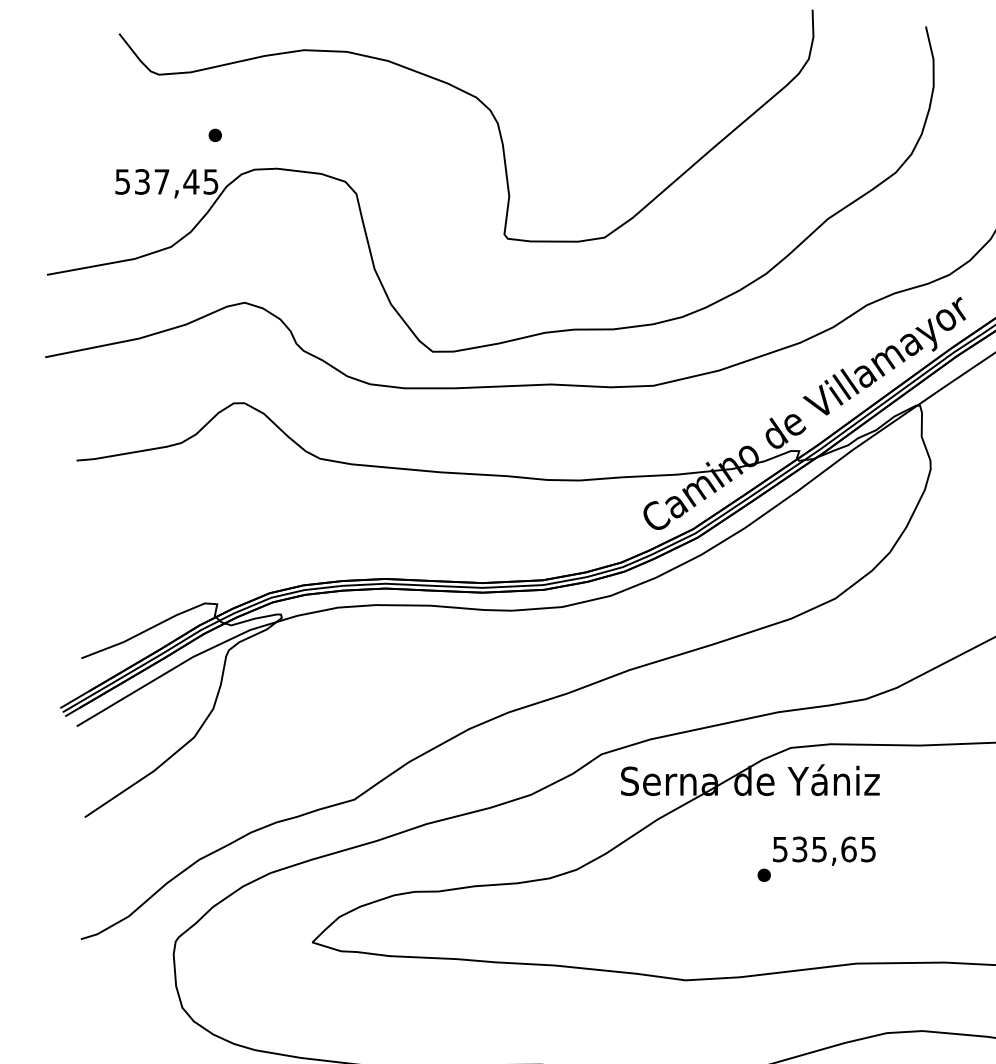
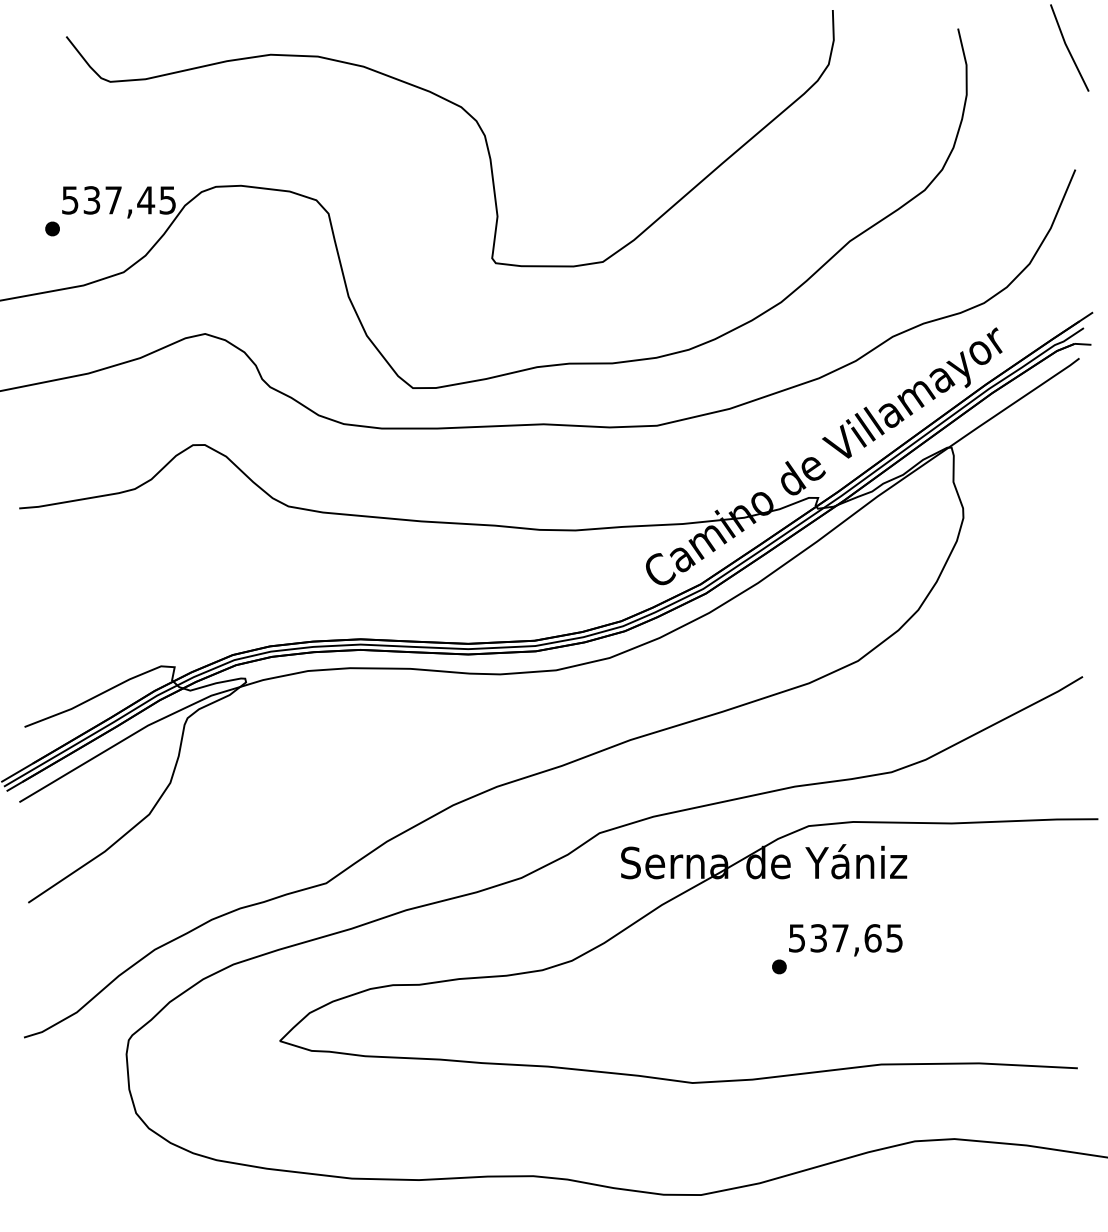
part: (215, 134) -> (52, 228), moved
text: (819, 849) -> (840, 938), 535,65 -> 537,65

